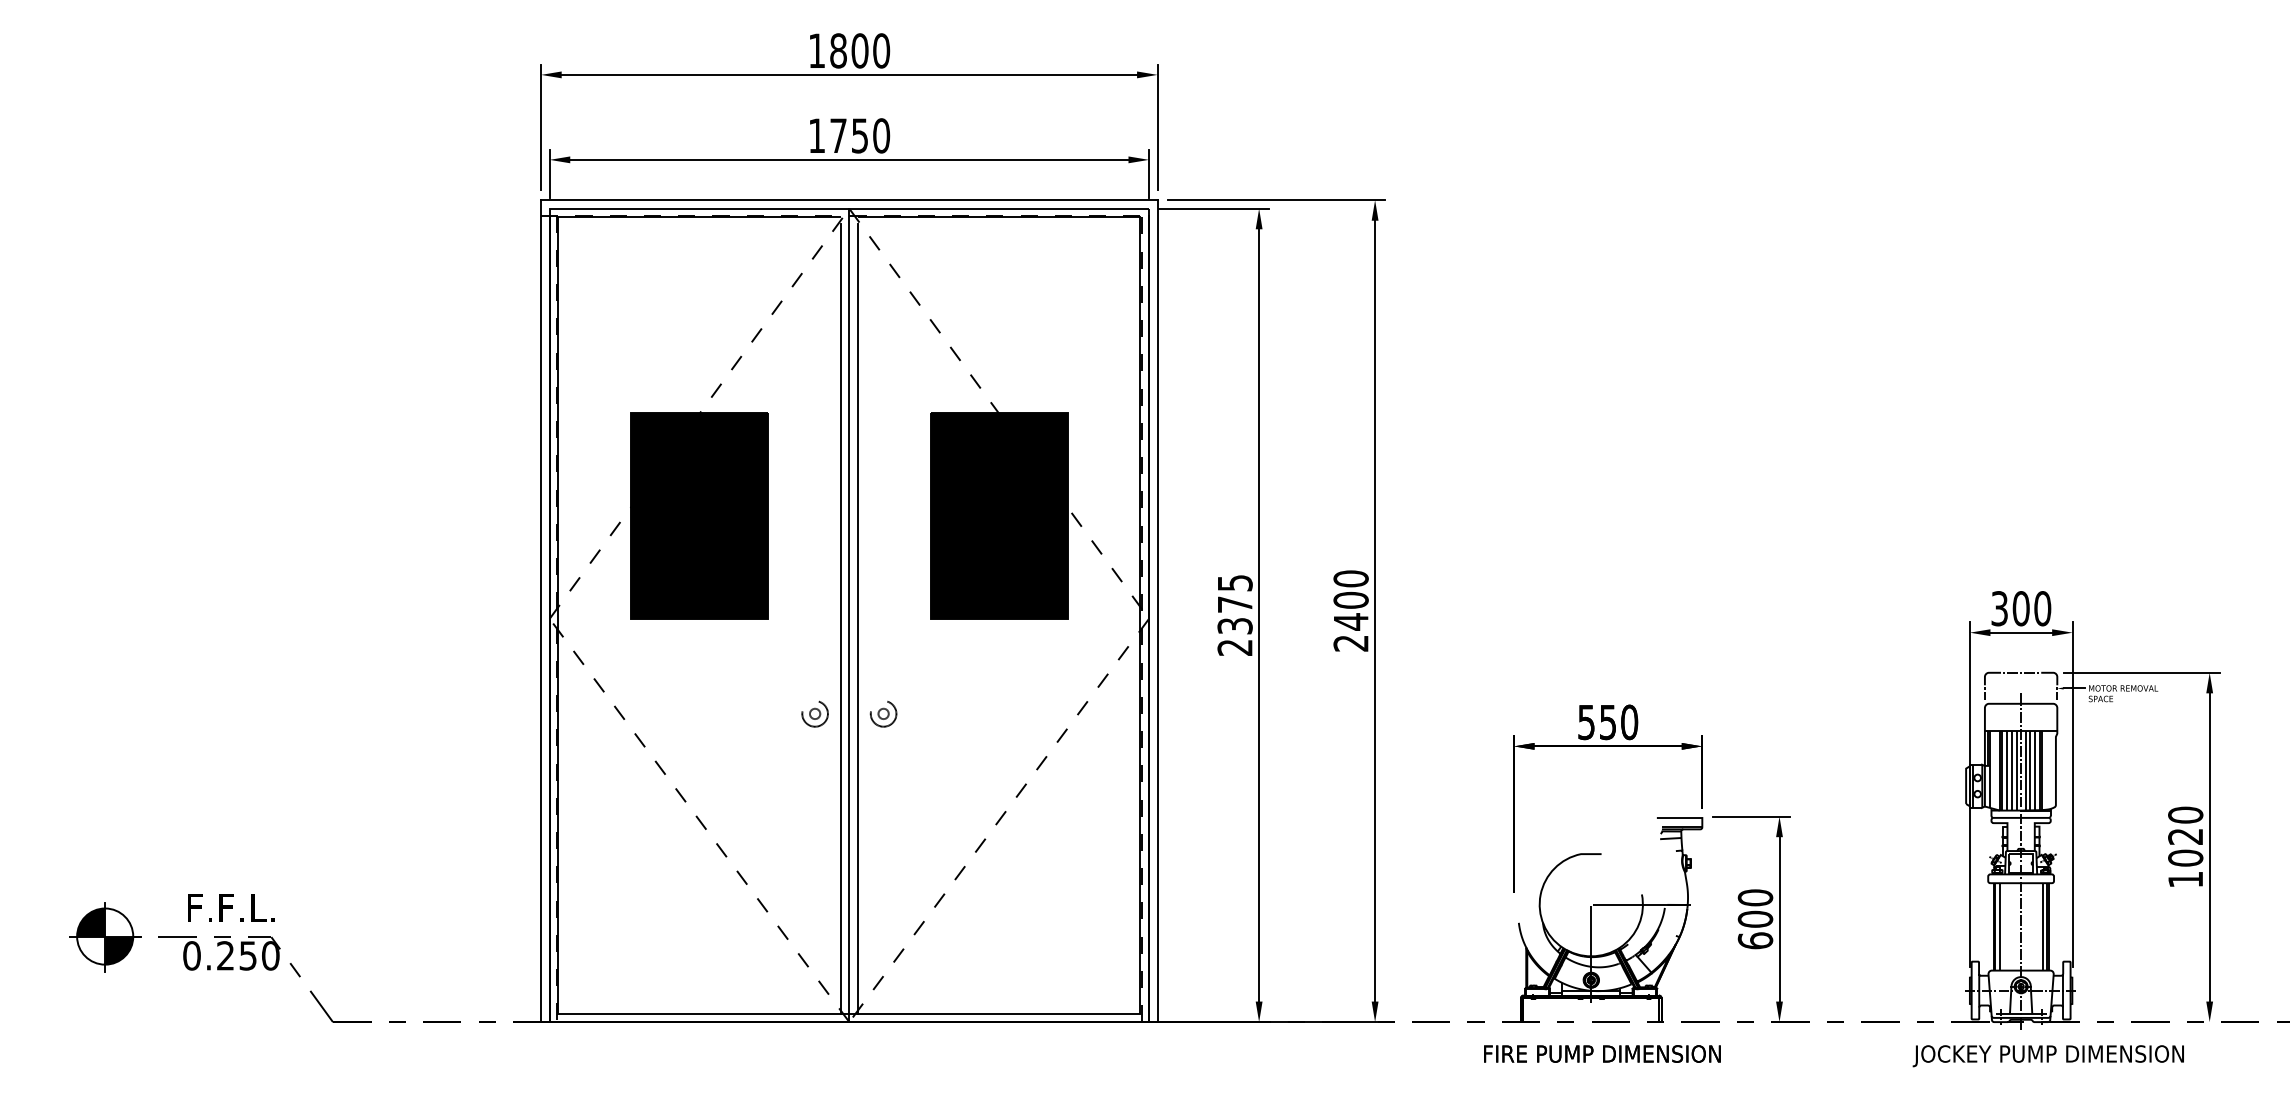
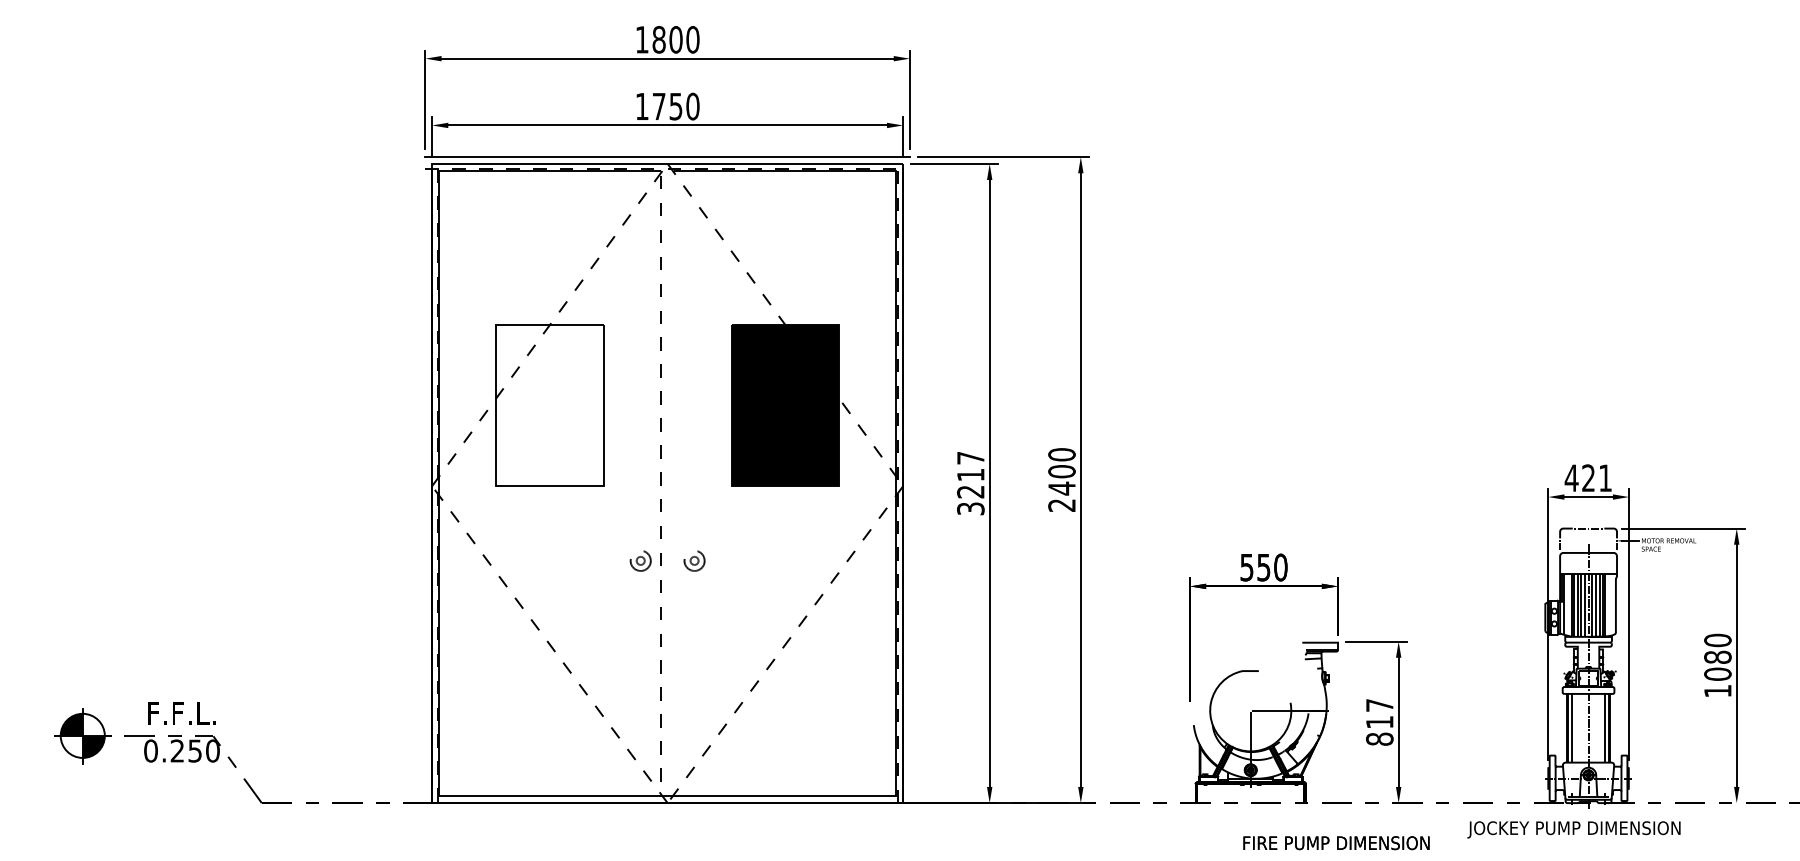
fill: (699, 516) -> (549, 405), removed
text: (2021, 609) -> (1588, 478), 300 -> 421
line: (541, 611) -> (425, 480), removed
line: (1157, 611) -> (909, 480), removed
line: (849, 615) -> (667, 483), removed
text: (1234, 615) -> (970, 483), 2375 -> 3217
line: (858, 617) -> (674, 485), removed
line: (840, 619) -> (660, 486), solid -> dashed
text: (2185, 835) -> (1717, 656), 1020 -> 1080
text: (1755, 918) -> (1379, 721), 600 -> 817
text: (1602, 1054) -> (1336, 843), moved
text: (2047, 1055) -> (1573, 829), moved

